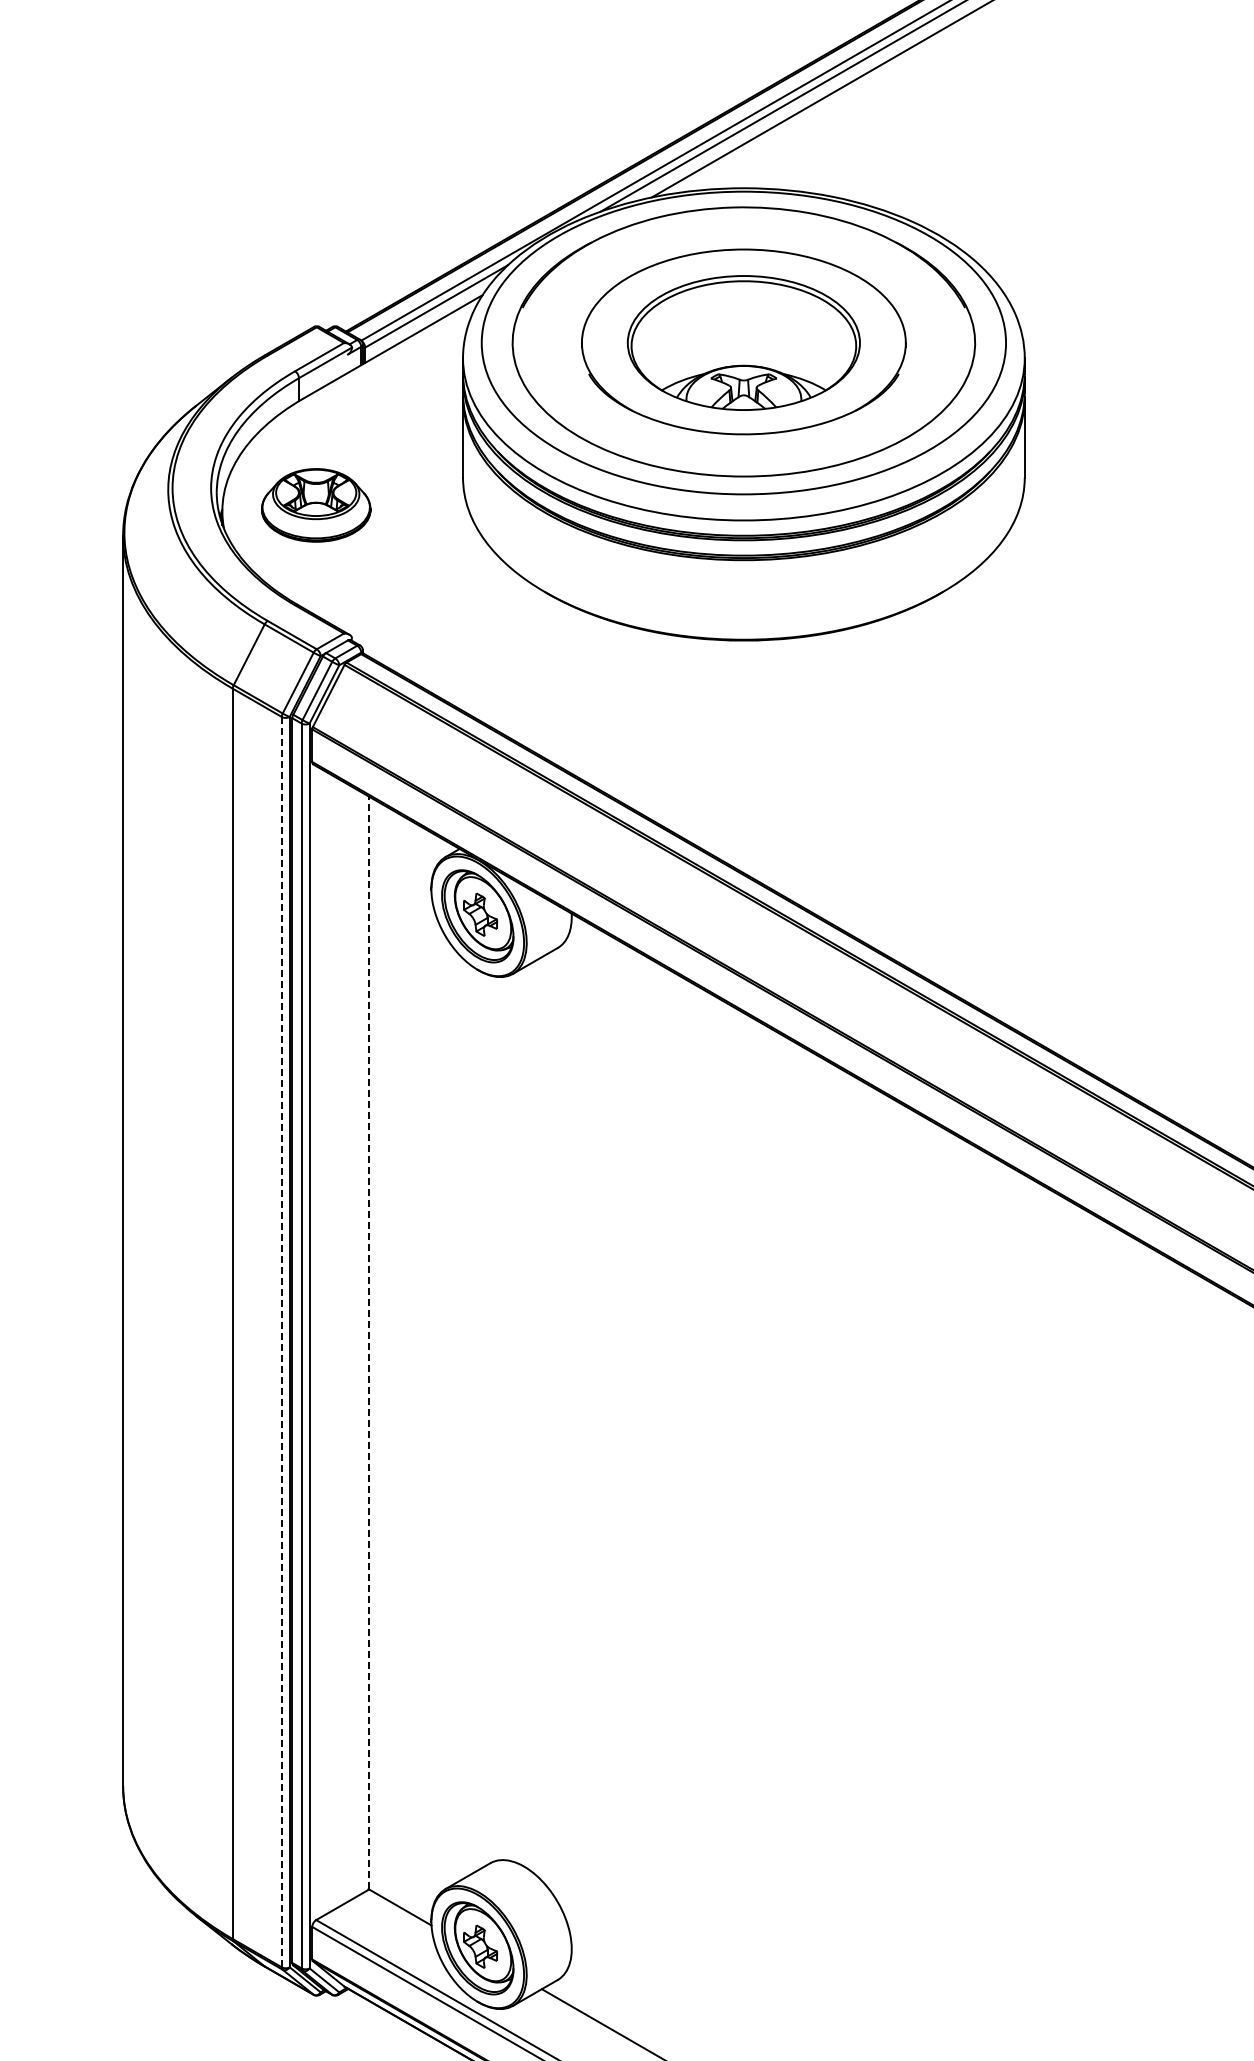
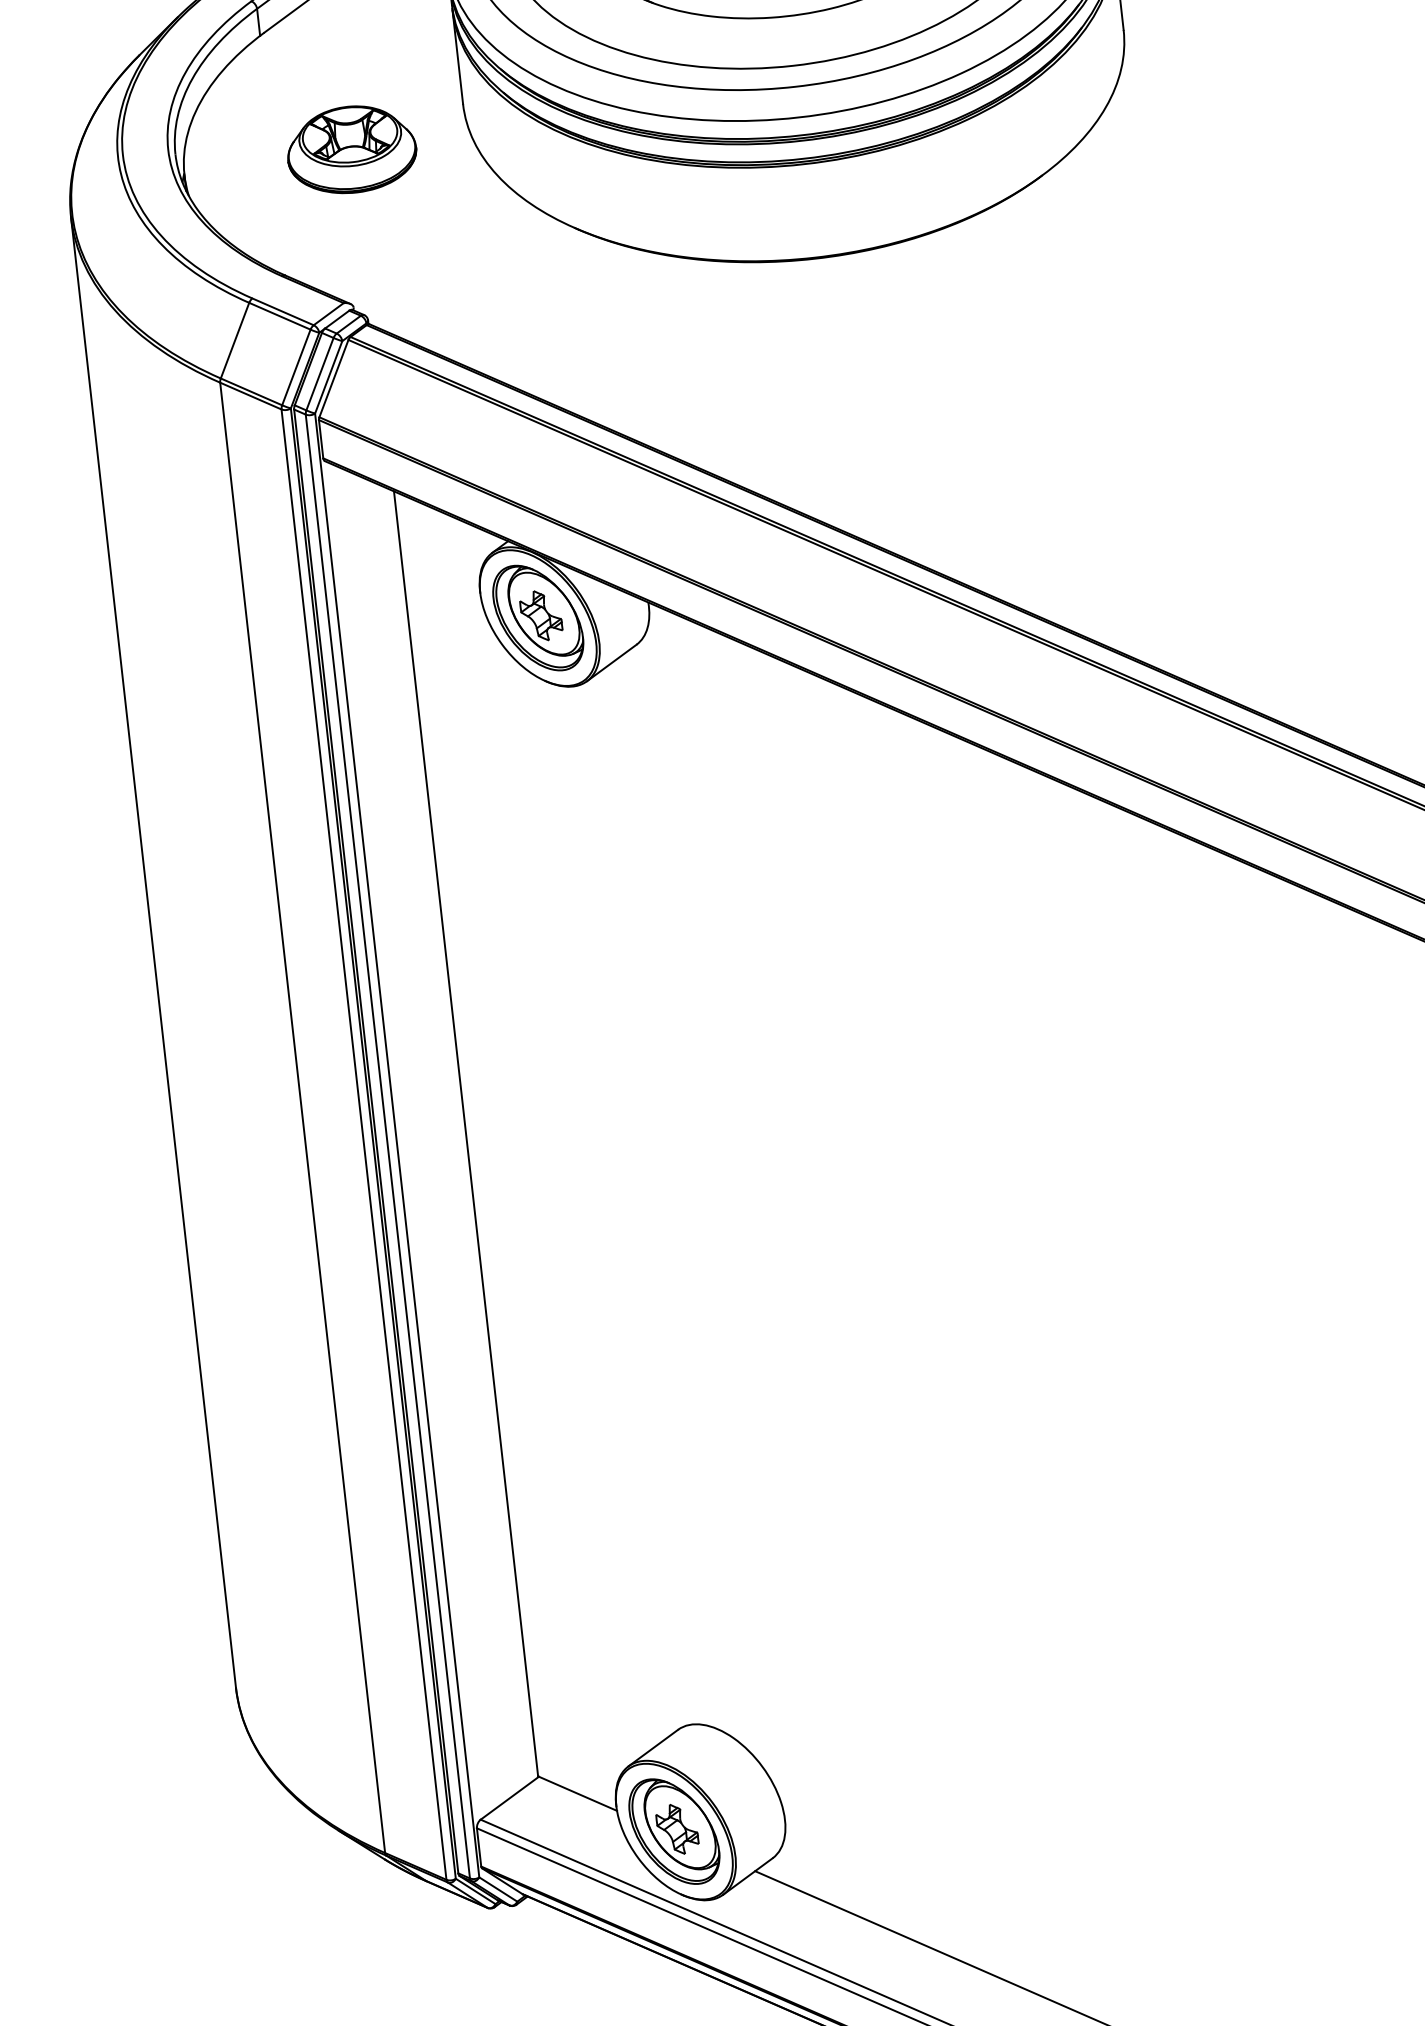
part: (316, 505) -> (352, 149), moved
line: (281, 1342) -> (363, 1145), dashed -> solid
line: (368, 1342) -> (465, 1133), dashed -> solid

